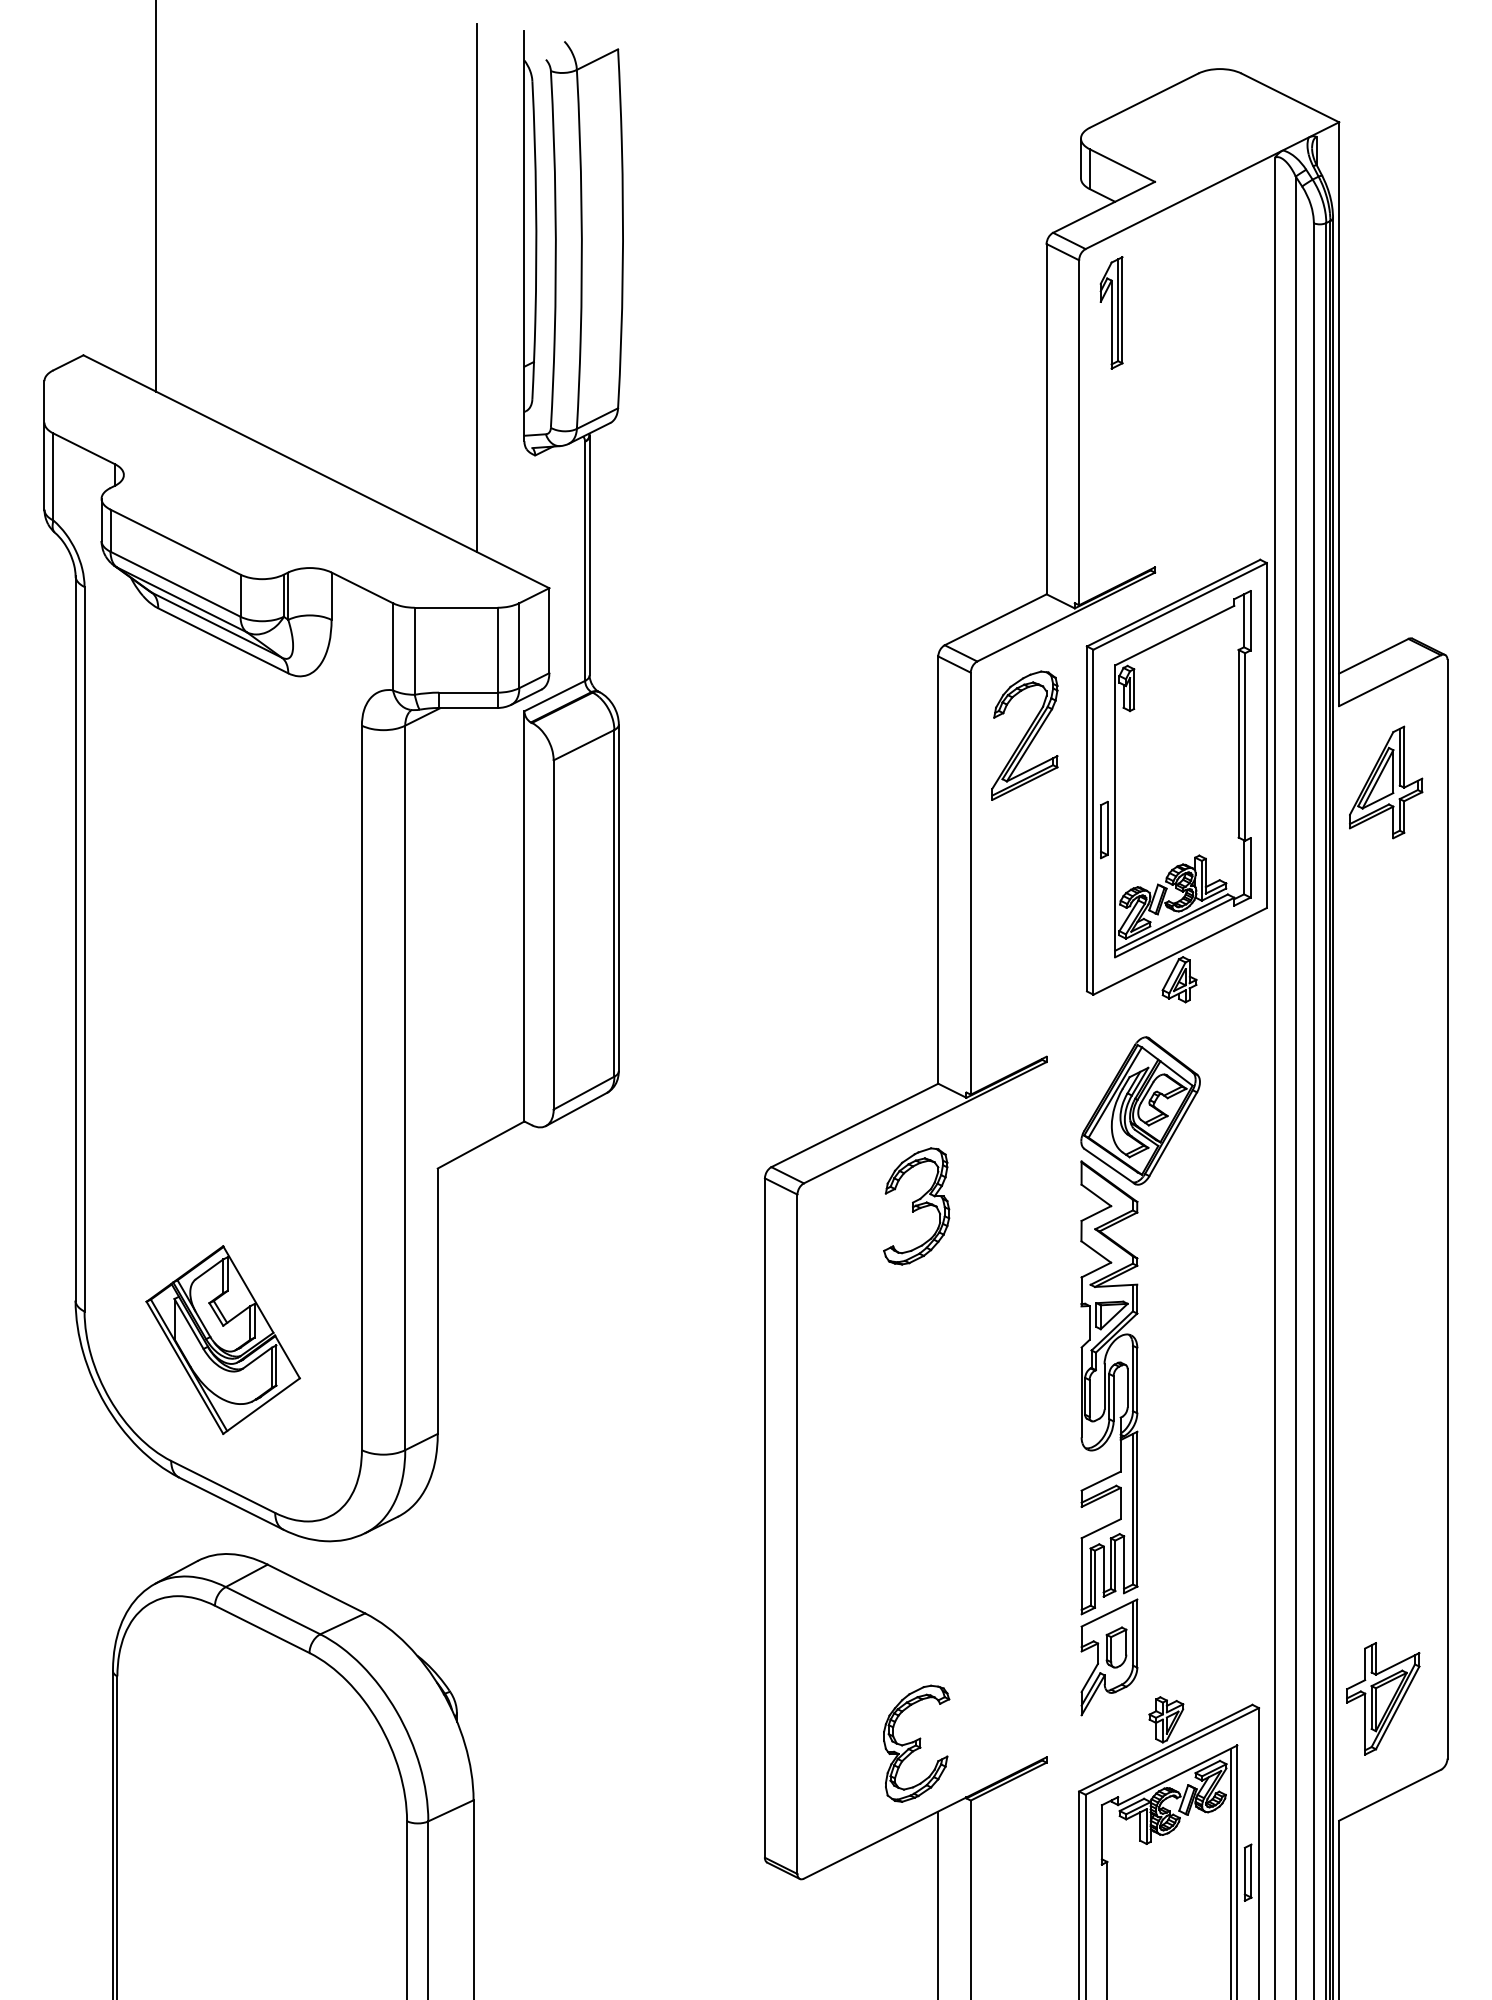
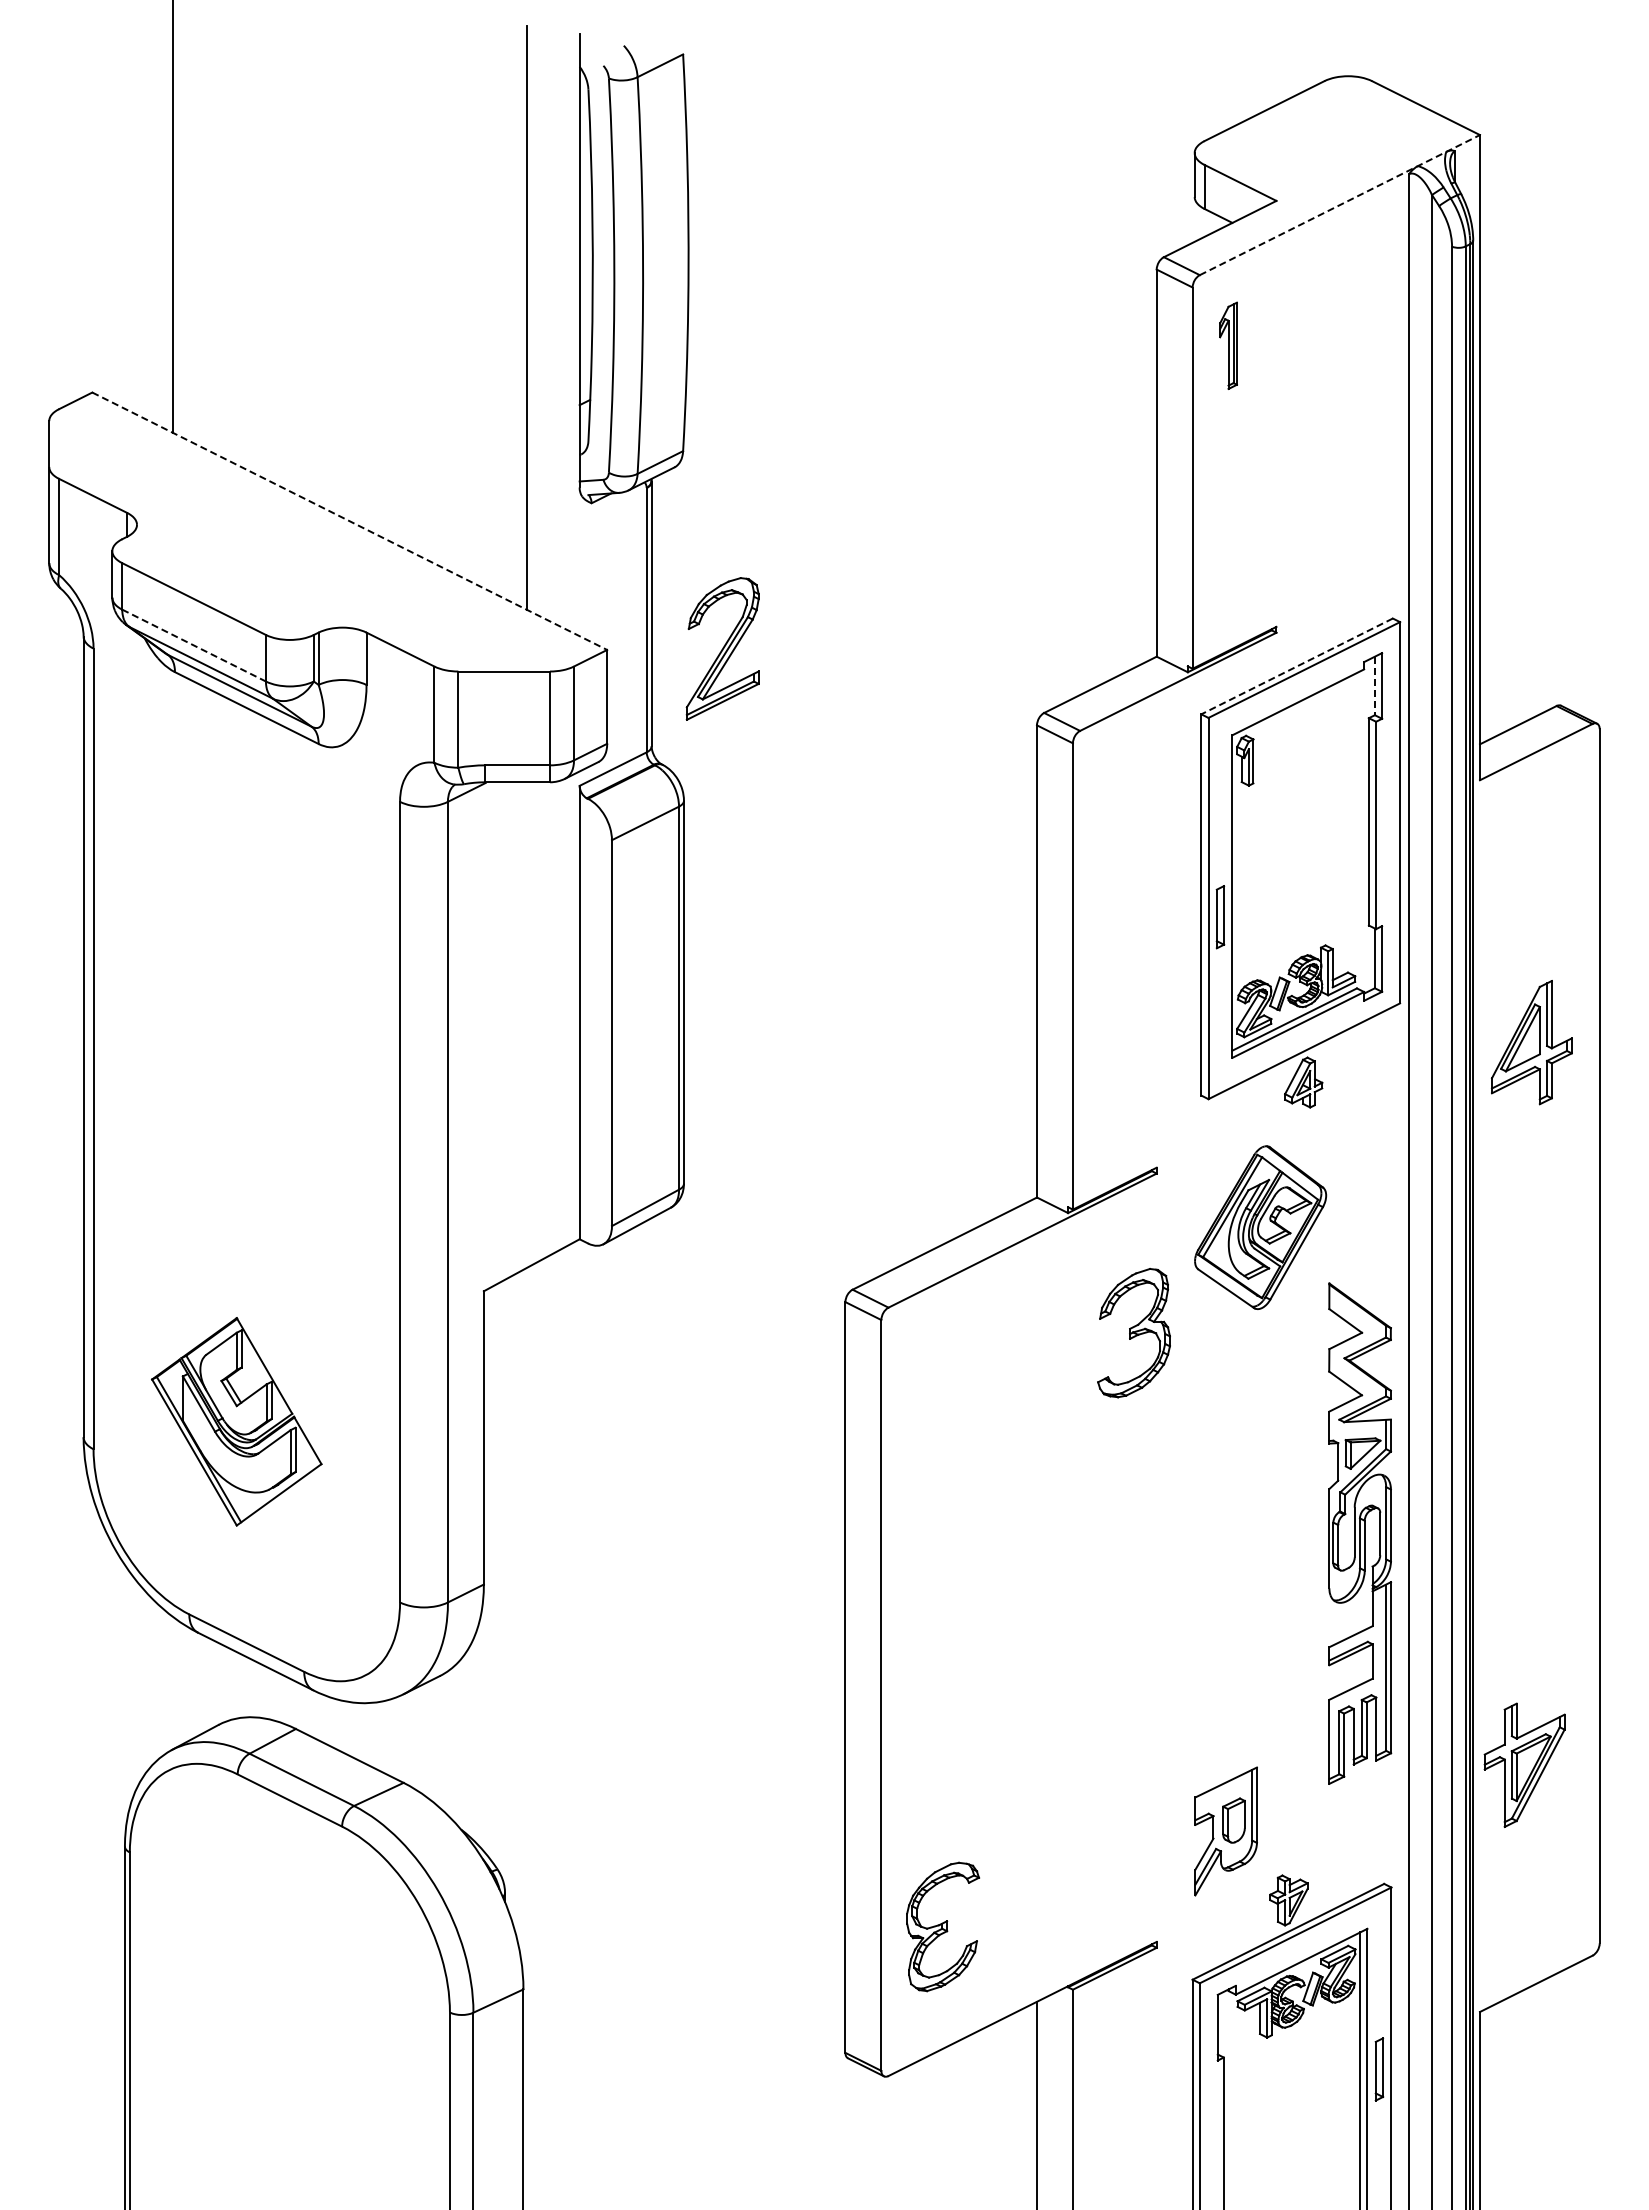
line: (1212, 186) -> (1339, 205), solid -> dashed
part: (1111, 312) -> (1228, 345), size x0.7
line: (316, 471) -> (349, 521), solid -> dashed
line: (175, 584) -> (194, 645), solid -> dashed
line: (1173, 603) -> (1296, 666), solid -> dashed
line: (1243, 621) -> (1374, 686), solid -> dashed
part: (1024, 735) -> (722, 648), moved
part: (1385, 782) -> (1531, 1042), moved
part: (916, 1206) -> (1133, 1333), moved
part: (222, 1339) -> (236, 1421), moved
part: (1109, 1387) -> (1360, 1533), moved
part: (1383, 1698) -> (1524, 1764), moved
part: (917, 1743) -> (943, 1926), moved

